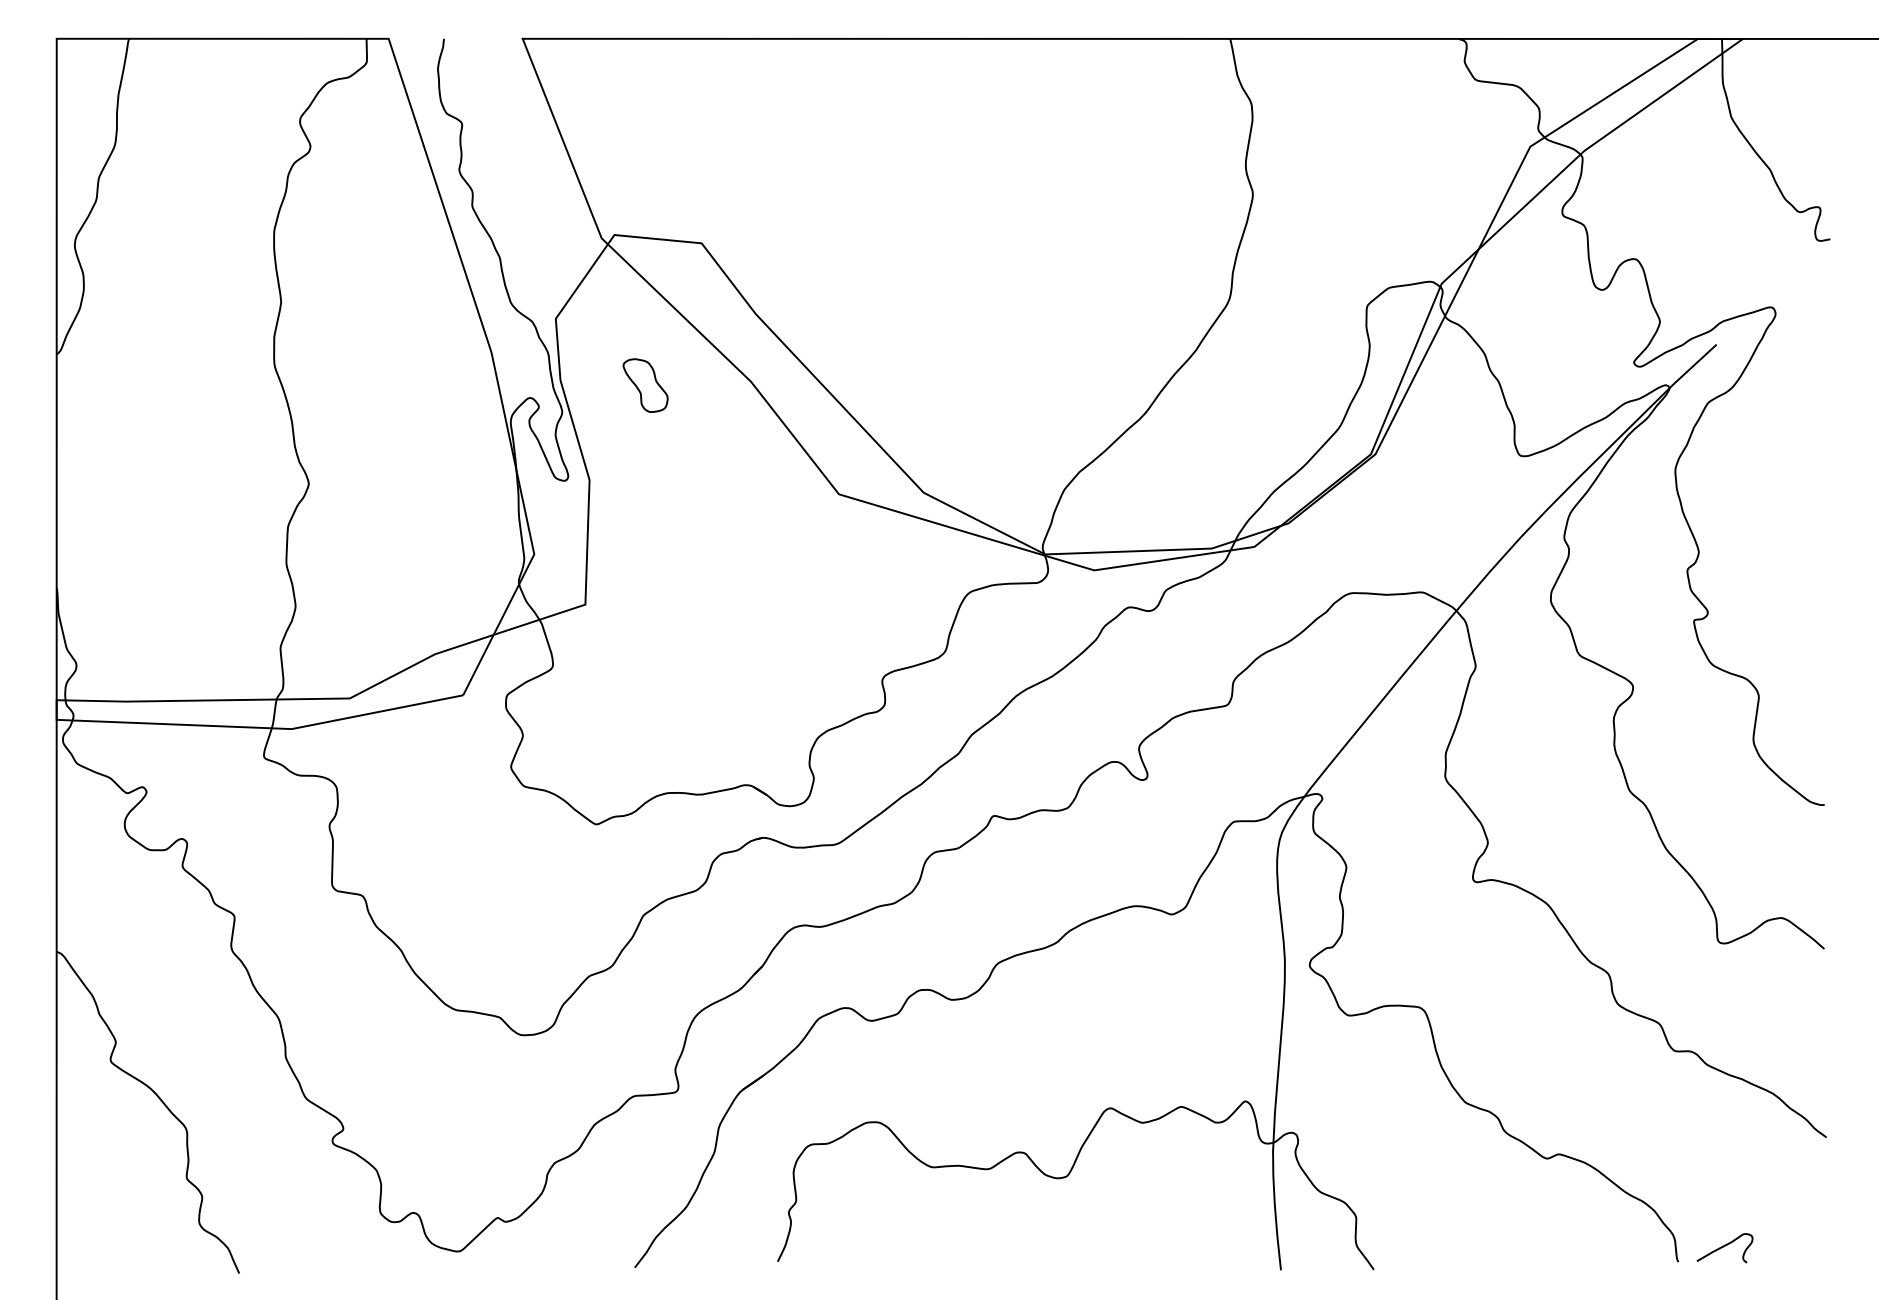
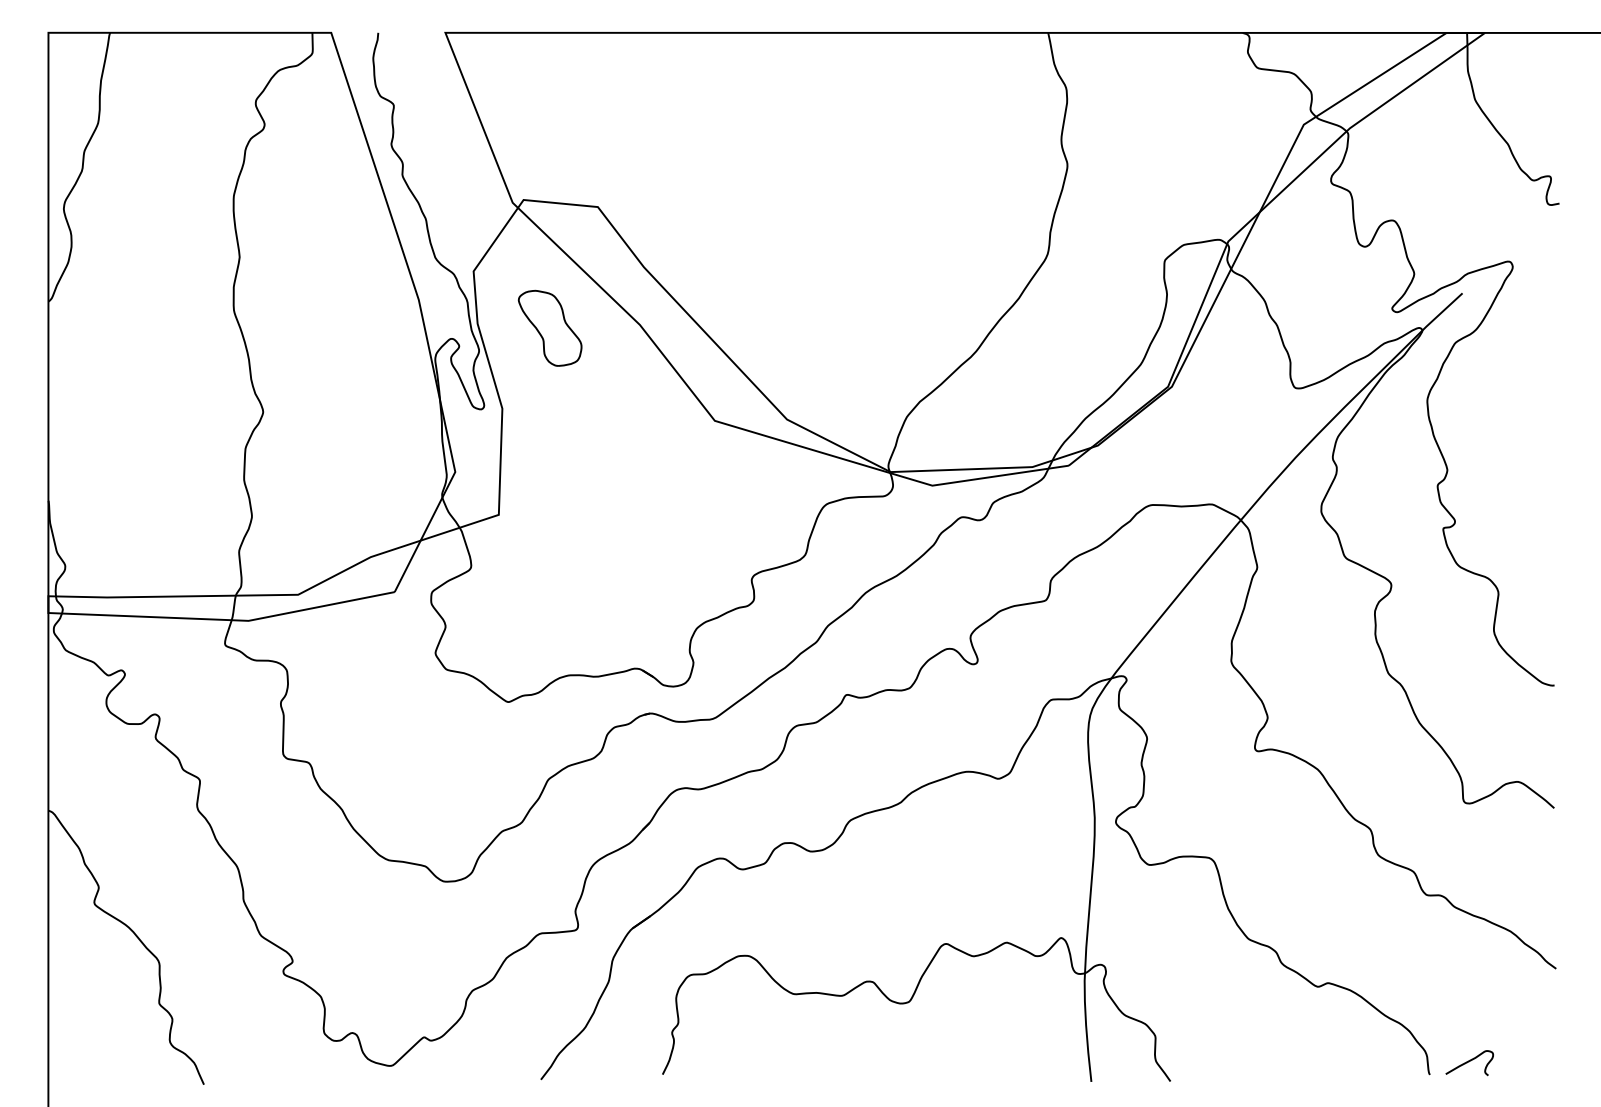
part: (645, 385) -> (550, 328), size x1.67

